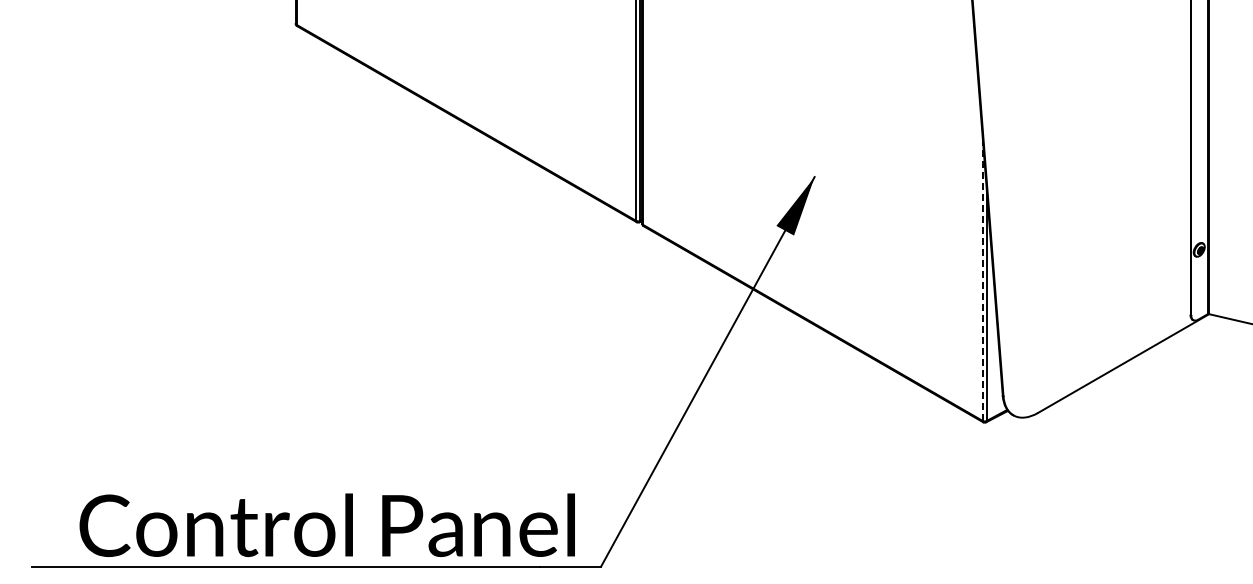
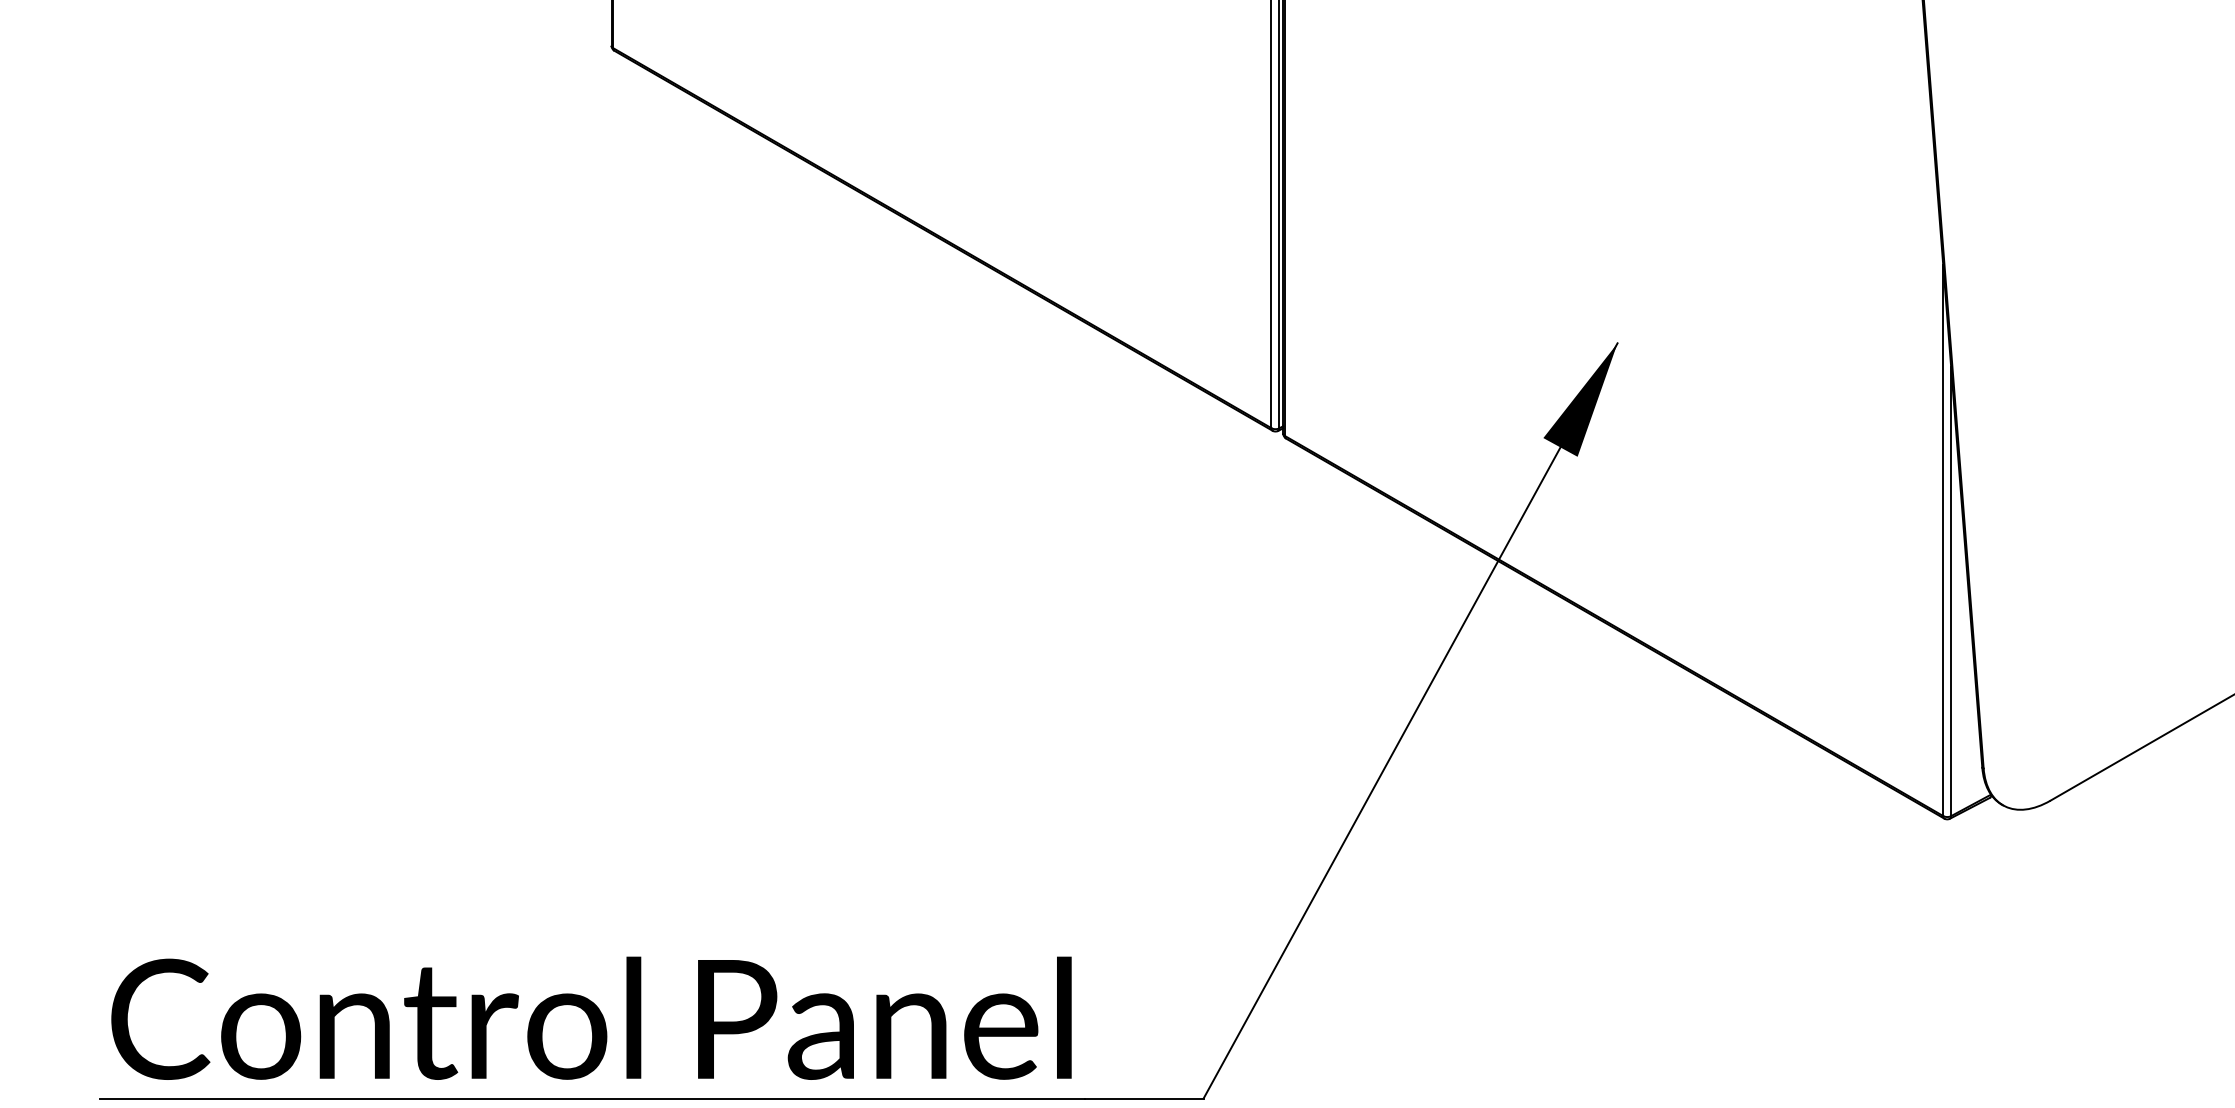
line: (982, 278) -> (1942, 539), dashed -> solid
text: (326, 524) -> (589, 1016), moved

